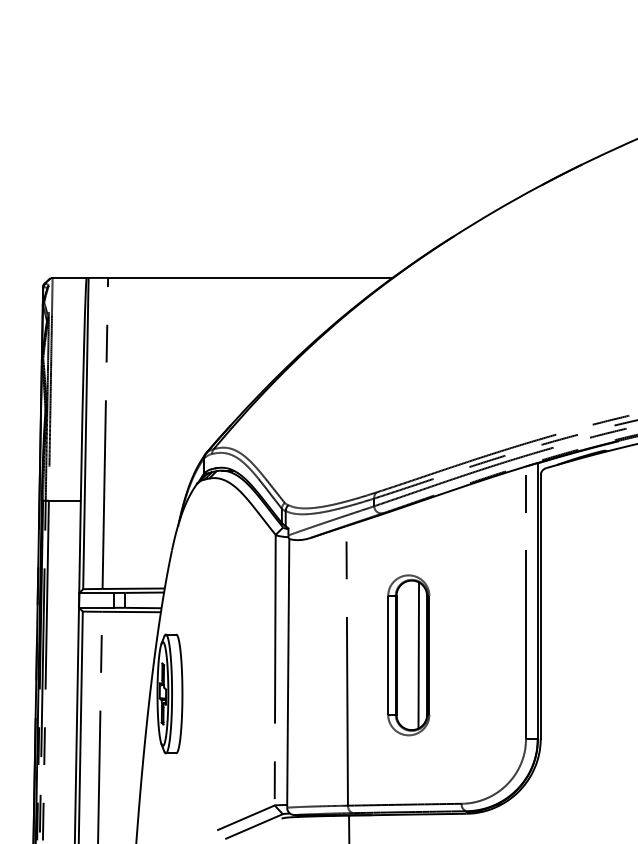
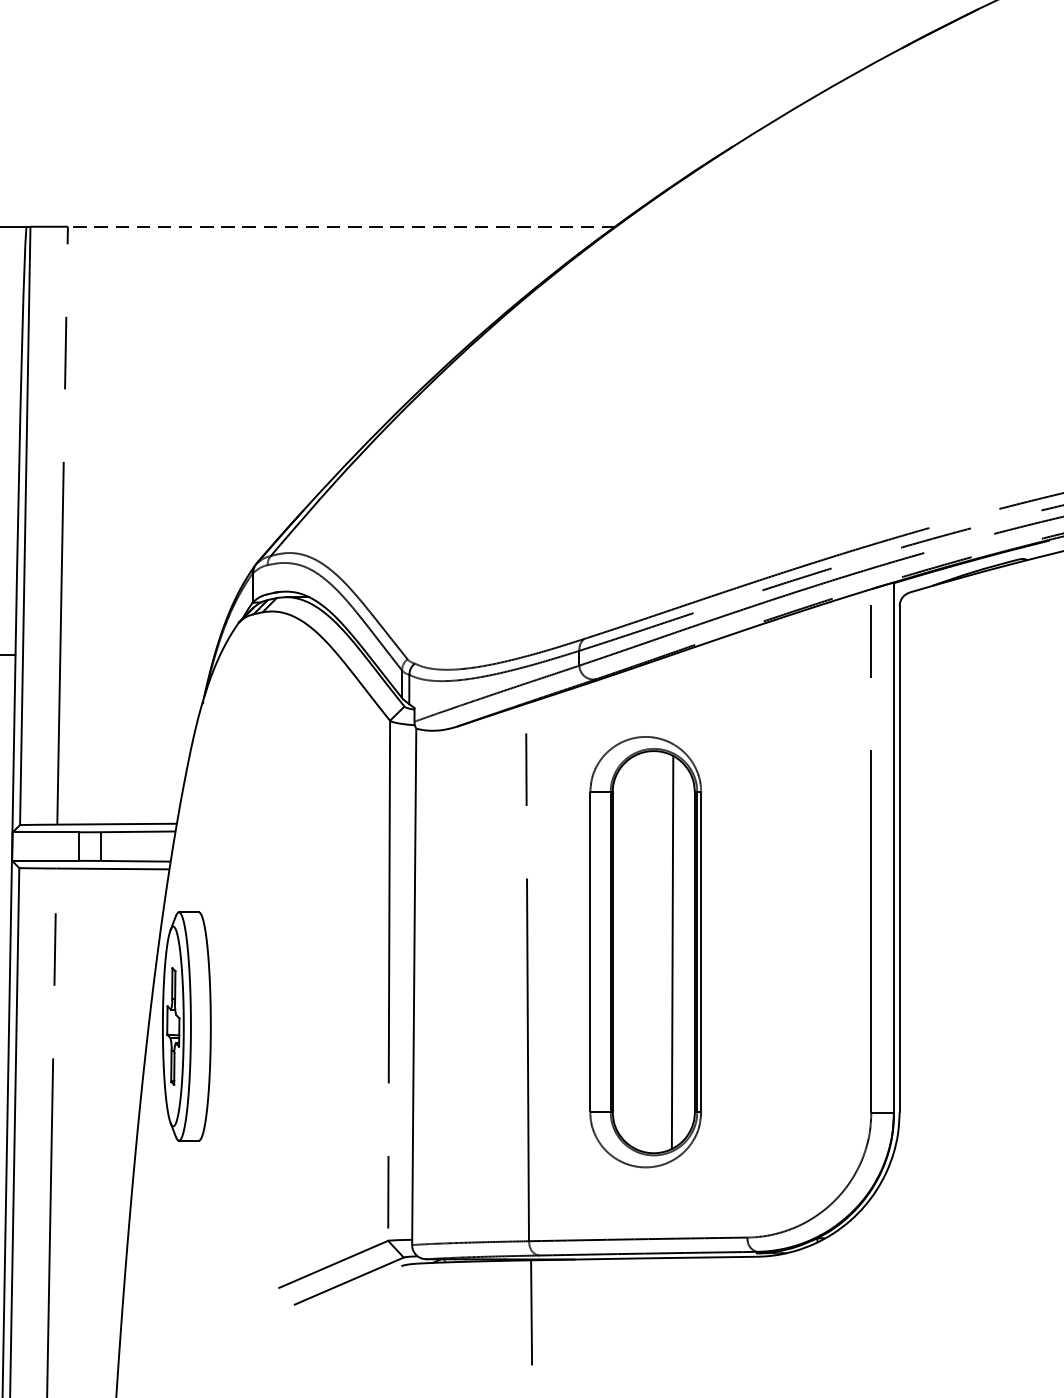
line: (249, 277) -> (339, 225), solid -> dashed
part: (408, 655) -> (645, 952), size x1.4

